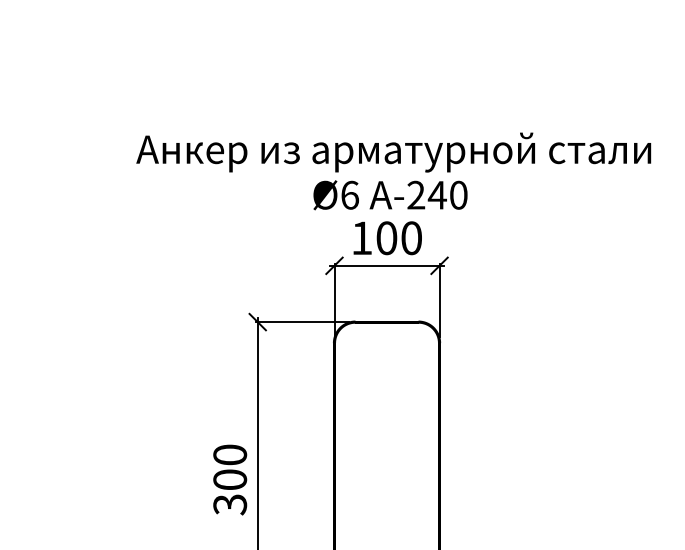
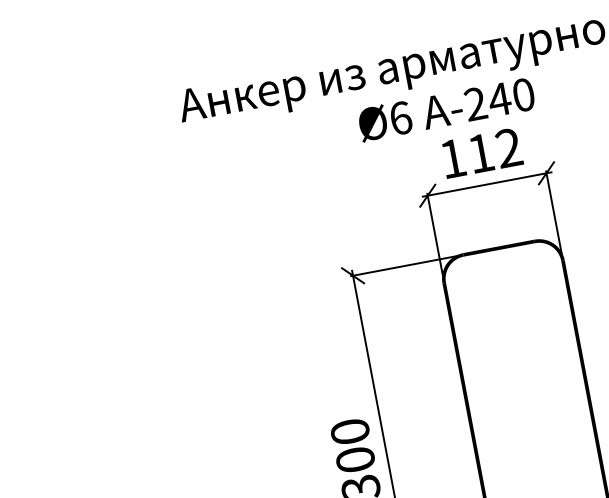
text: (390, 195) -> (446, 109), moved
text: (398, 238) -> (494, 151), 100 -> 112

